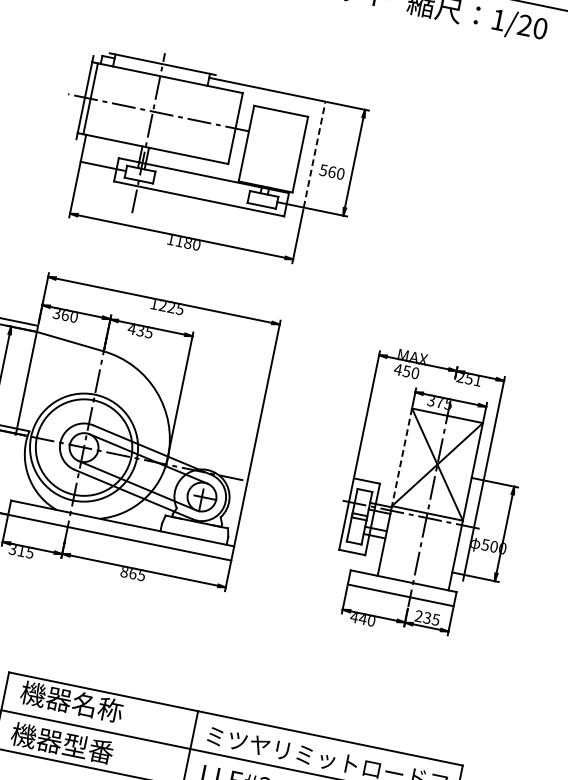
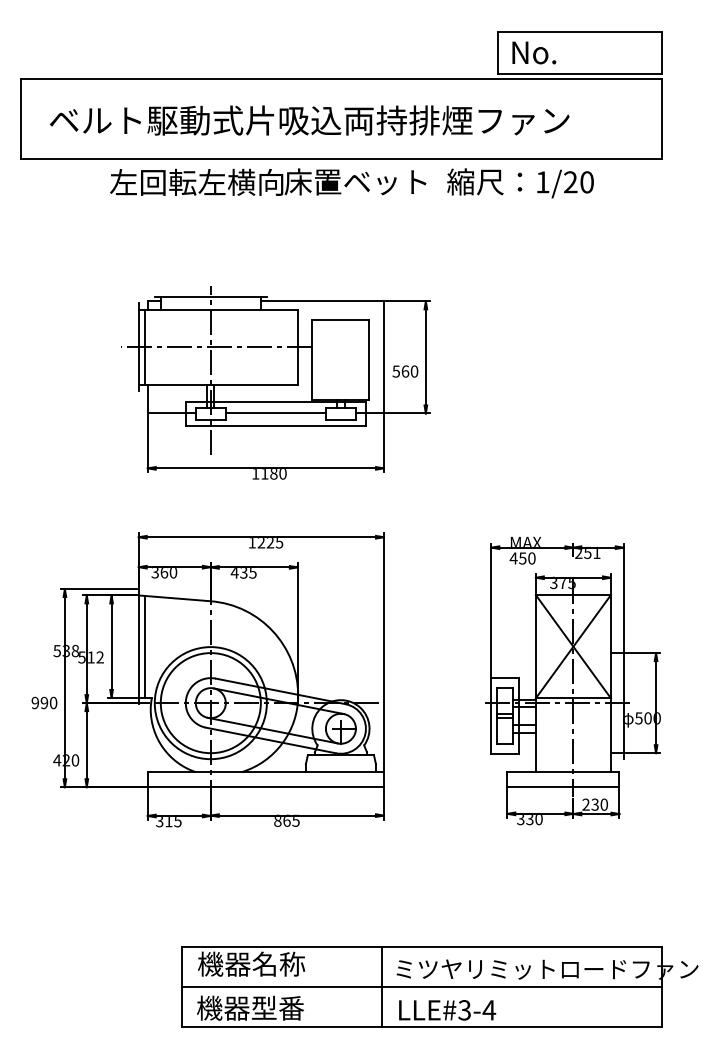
line: (314, 153) -> (383, 356), dashed -> solid
line: (201, 186) -> (275, 413), added
line: (32, 381) -> (144, 646), added
line: (401, 457) -> (535, 646), dashed -> solid
text: (357, 617) -> (524, 818), 440 -> 330
text: (435, 619) -> (603, 804), 235 -> 230

